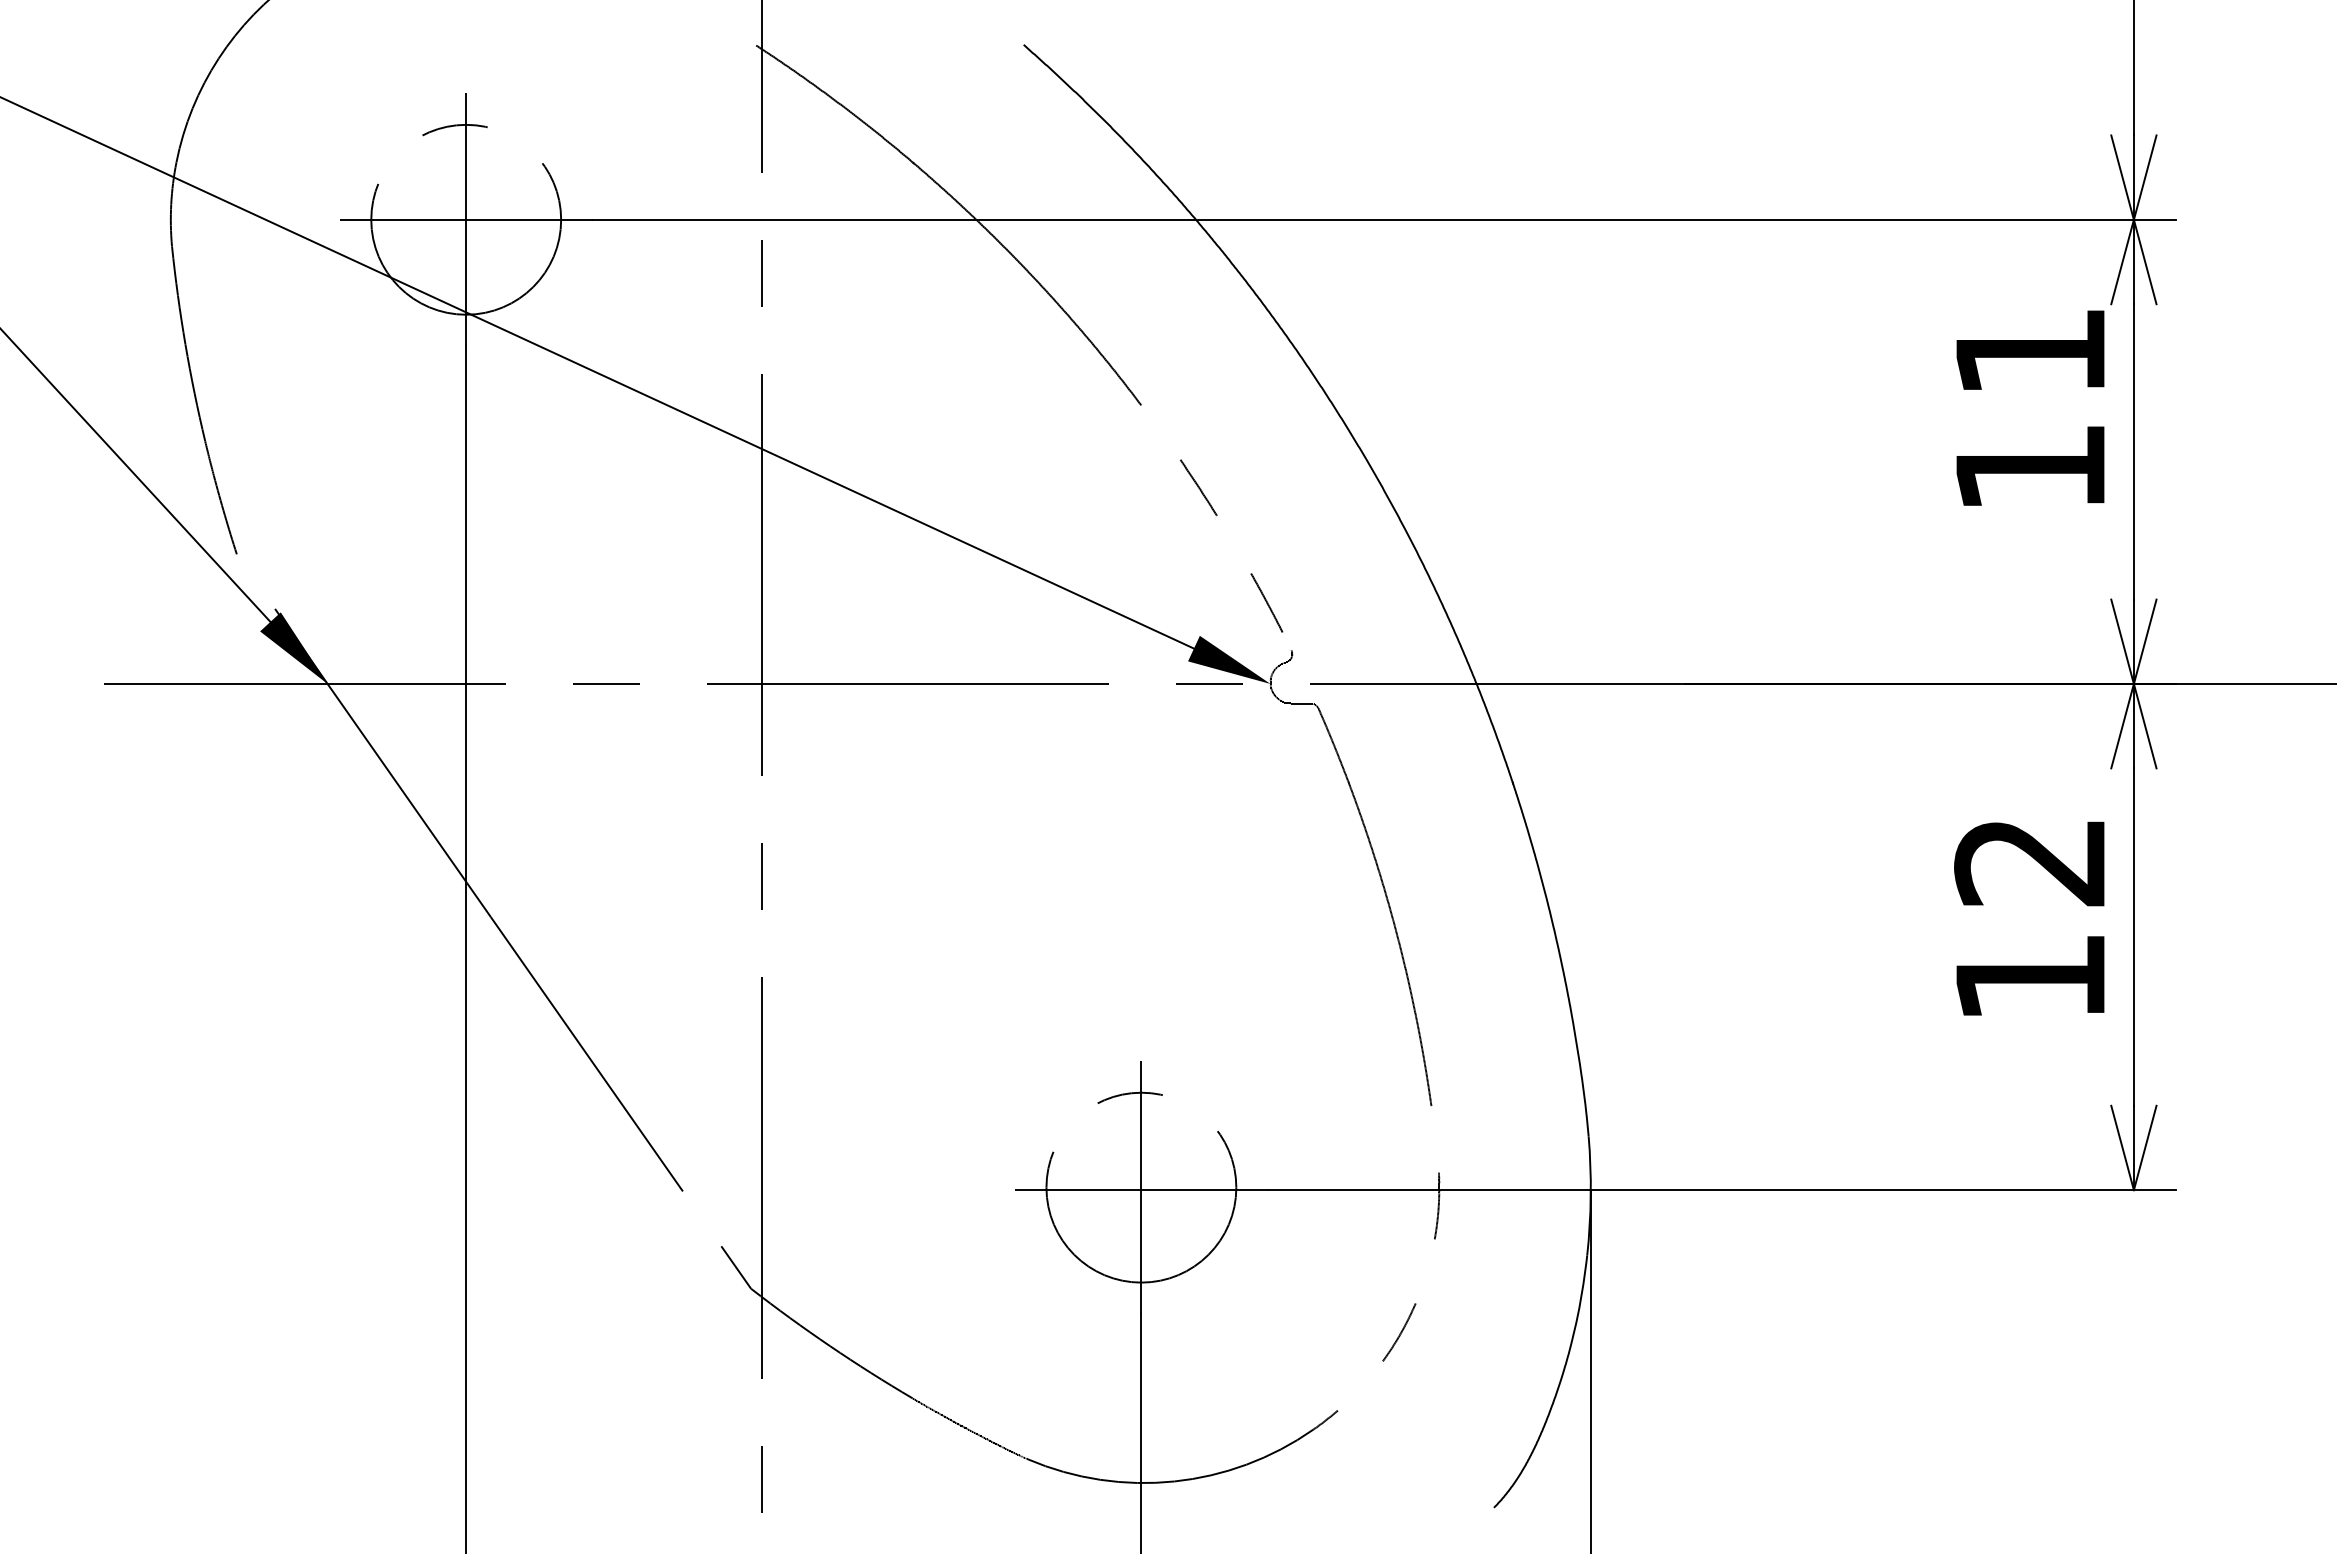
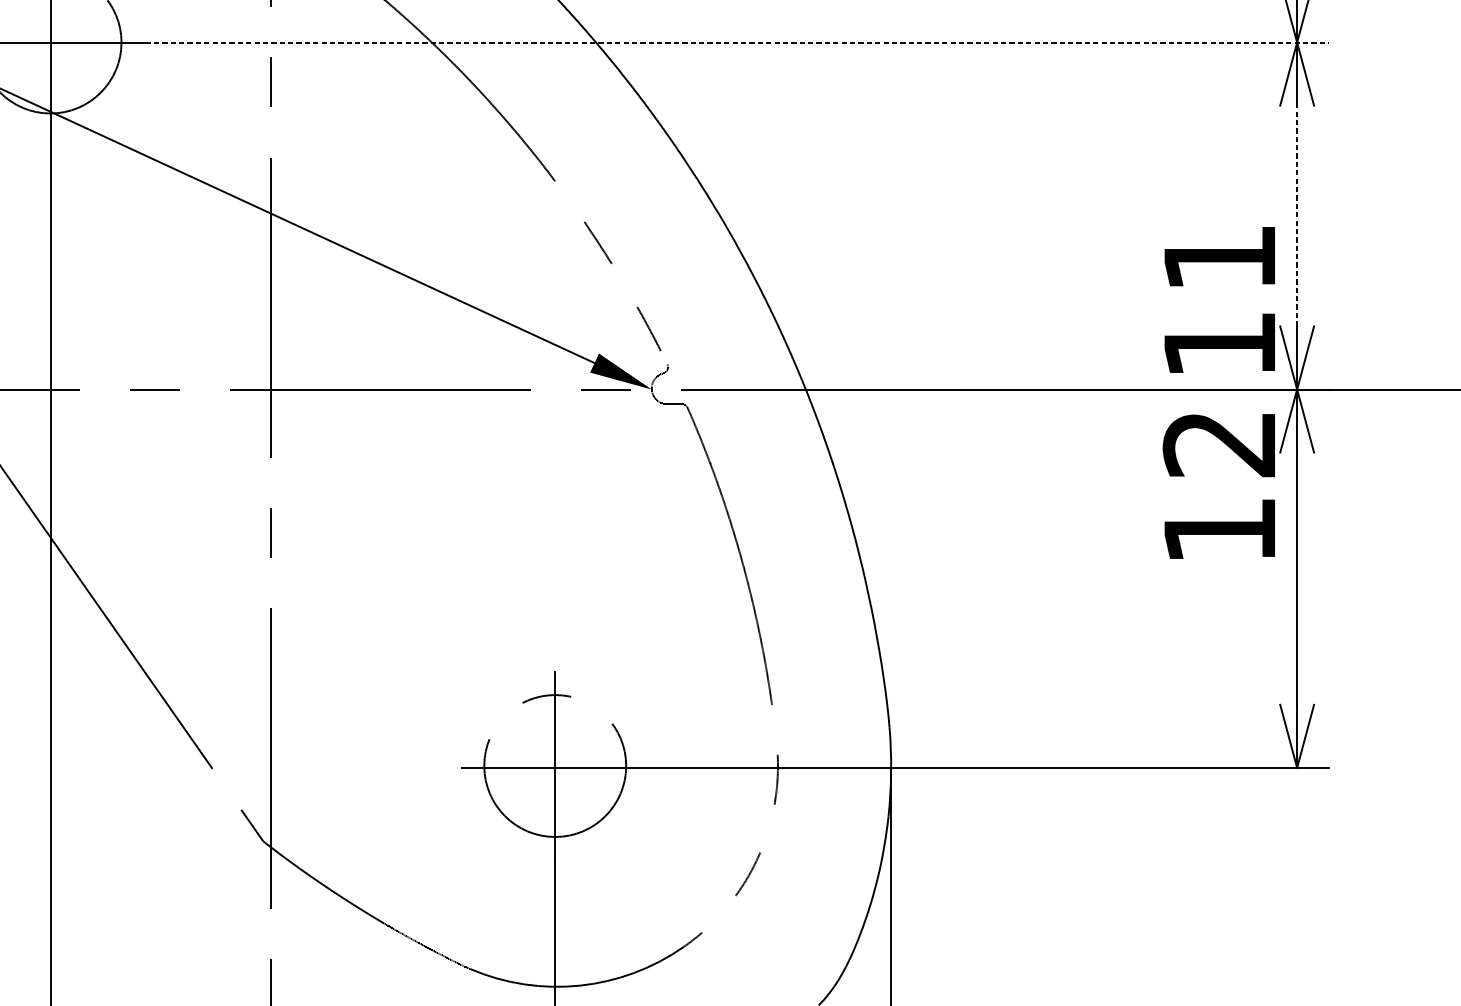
line: (1385, 219) -> (737, 42), solid -> dashed
text: (2030, 407) -> (1219, 299), moved
line: (2133, 451) -> (1296, 215), solid -> dashed
text: (2029, 918) -> (1219, 486), moved

